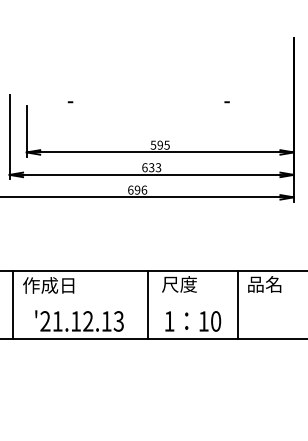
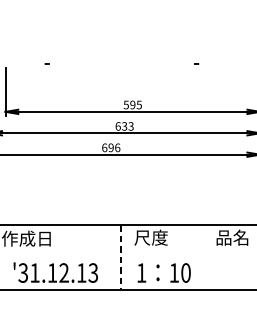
line: (237, 304) -> (206, 256), removed
line: (147, 305) -> (120, 257), solid -> dashed
text: (45, 321) -> (23, 273), '21.12.13 -> '31.12.13

